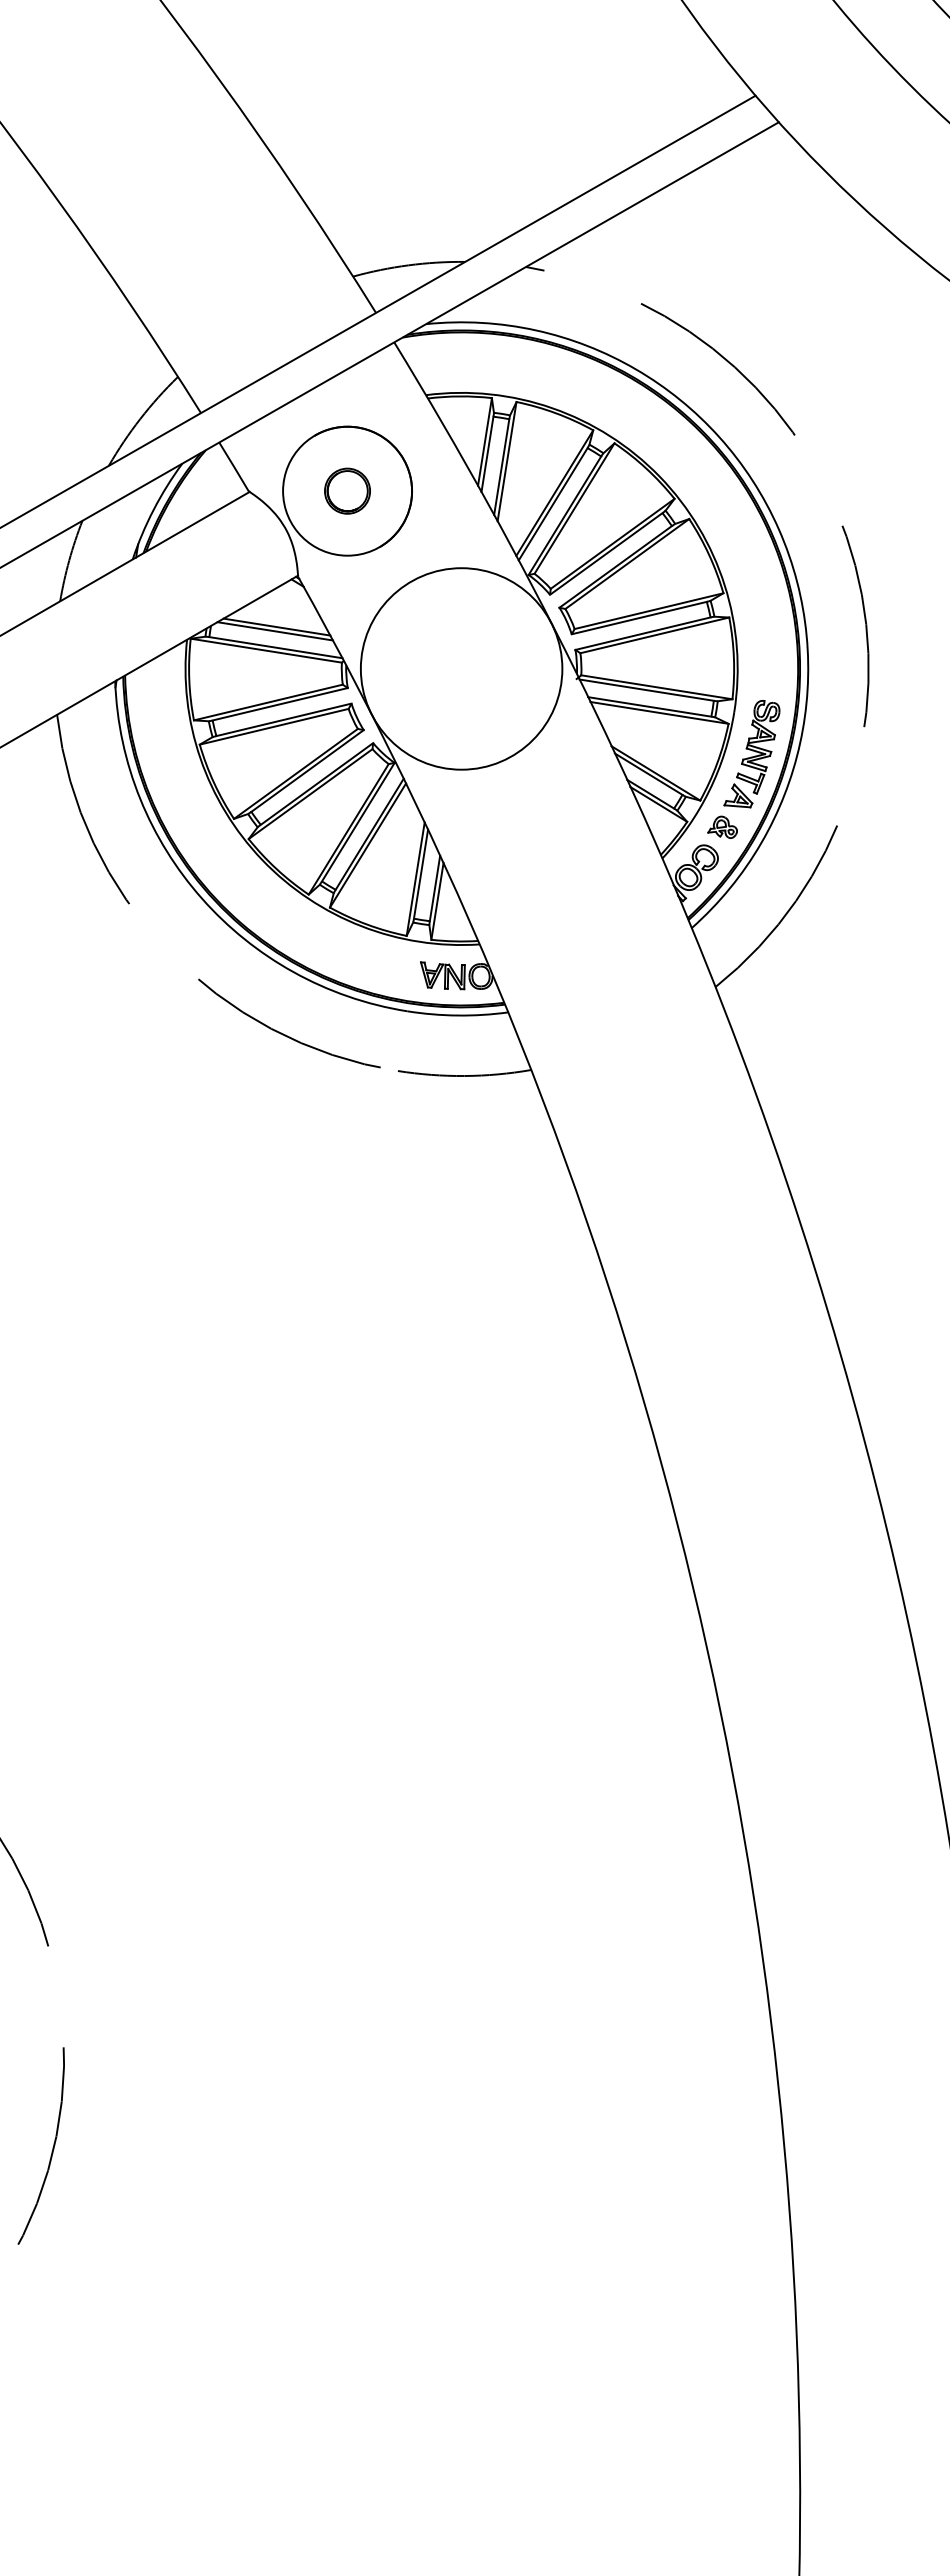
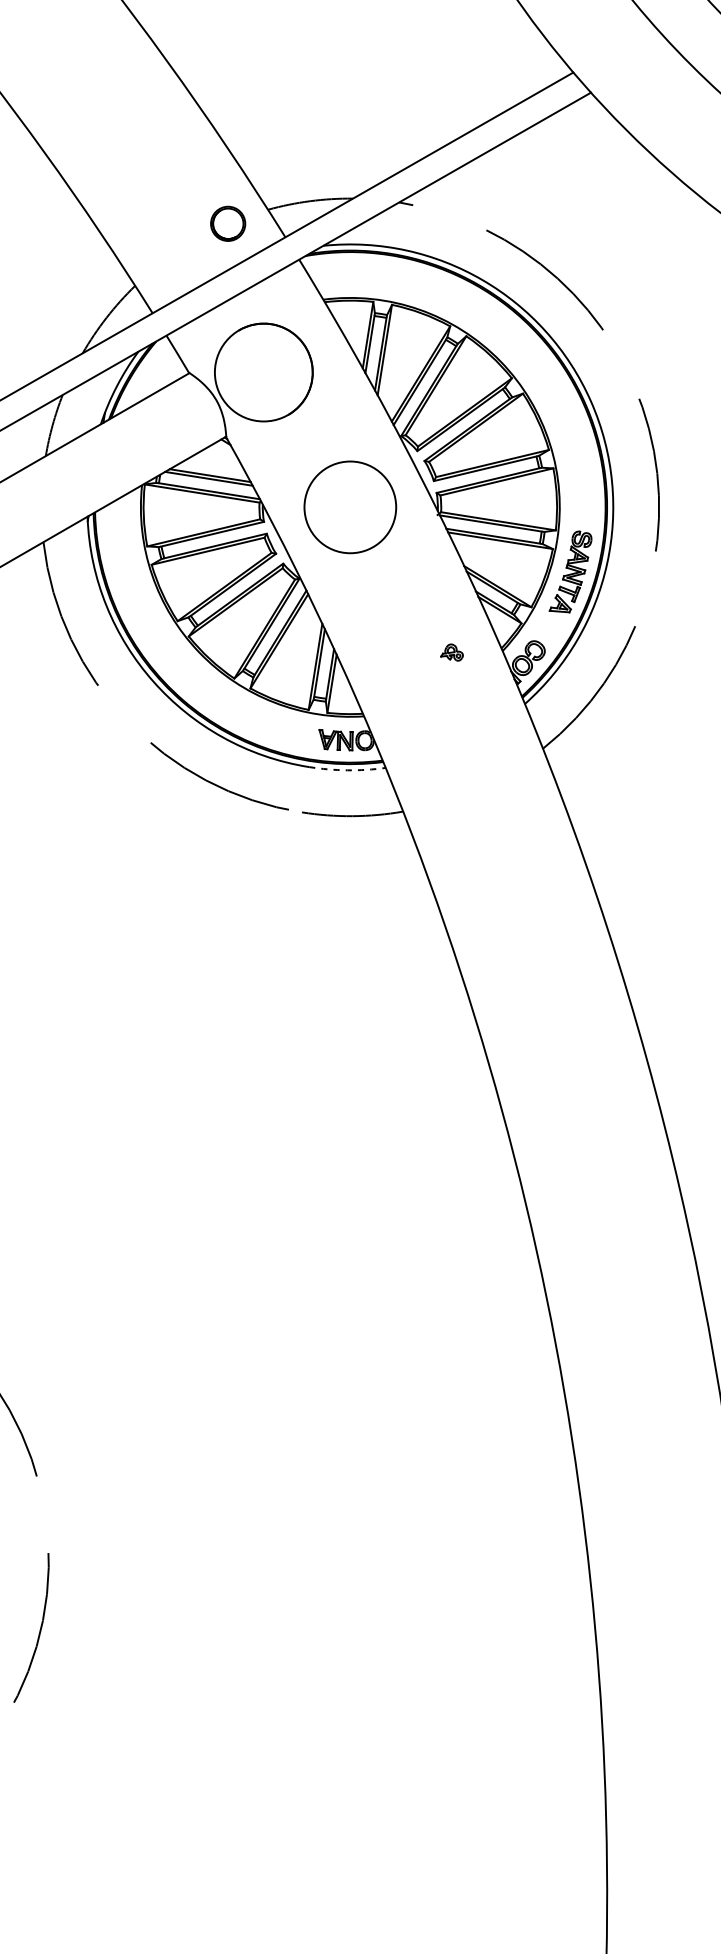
part: (347, 490) -> (228, 223), moved
circle: (461, 668) -> (350, 507), size x0.6
part: (722, 826) -> (451, 651), moved
arc: (457, 1015) -> (347, 770), solid -> dashed

